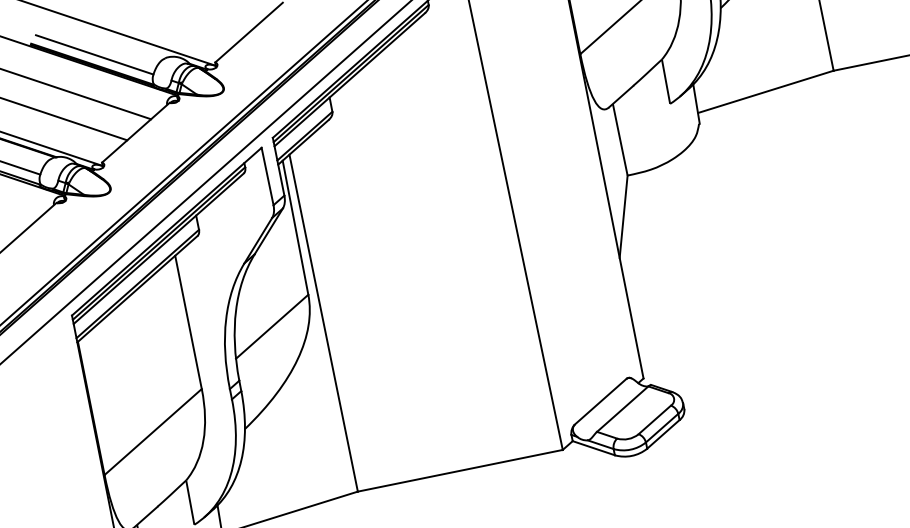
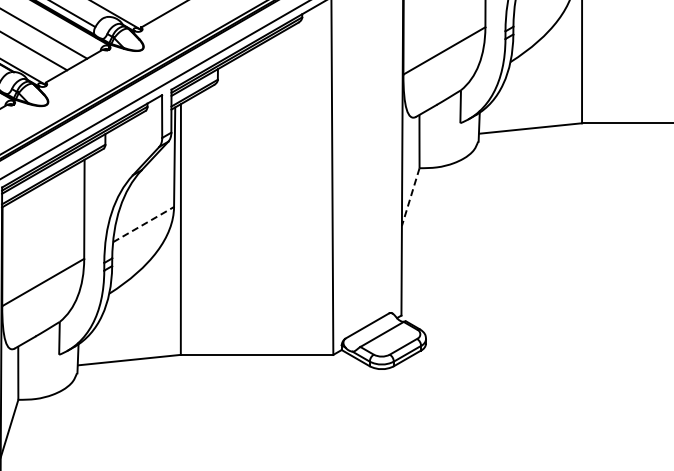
line: (623, 217) -> (410, 197), solid -> dashed
line: (273, 326) -> (144, 224), solid -> dashed

